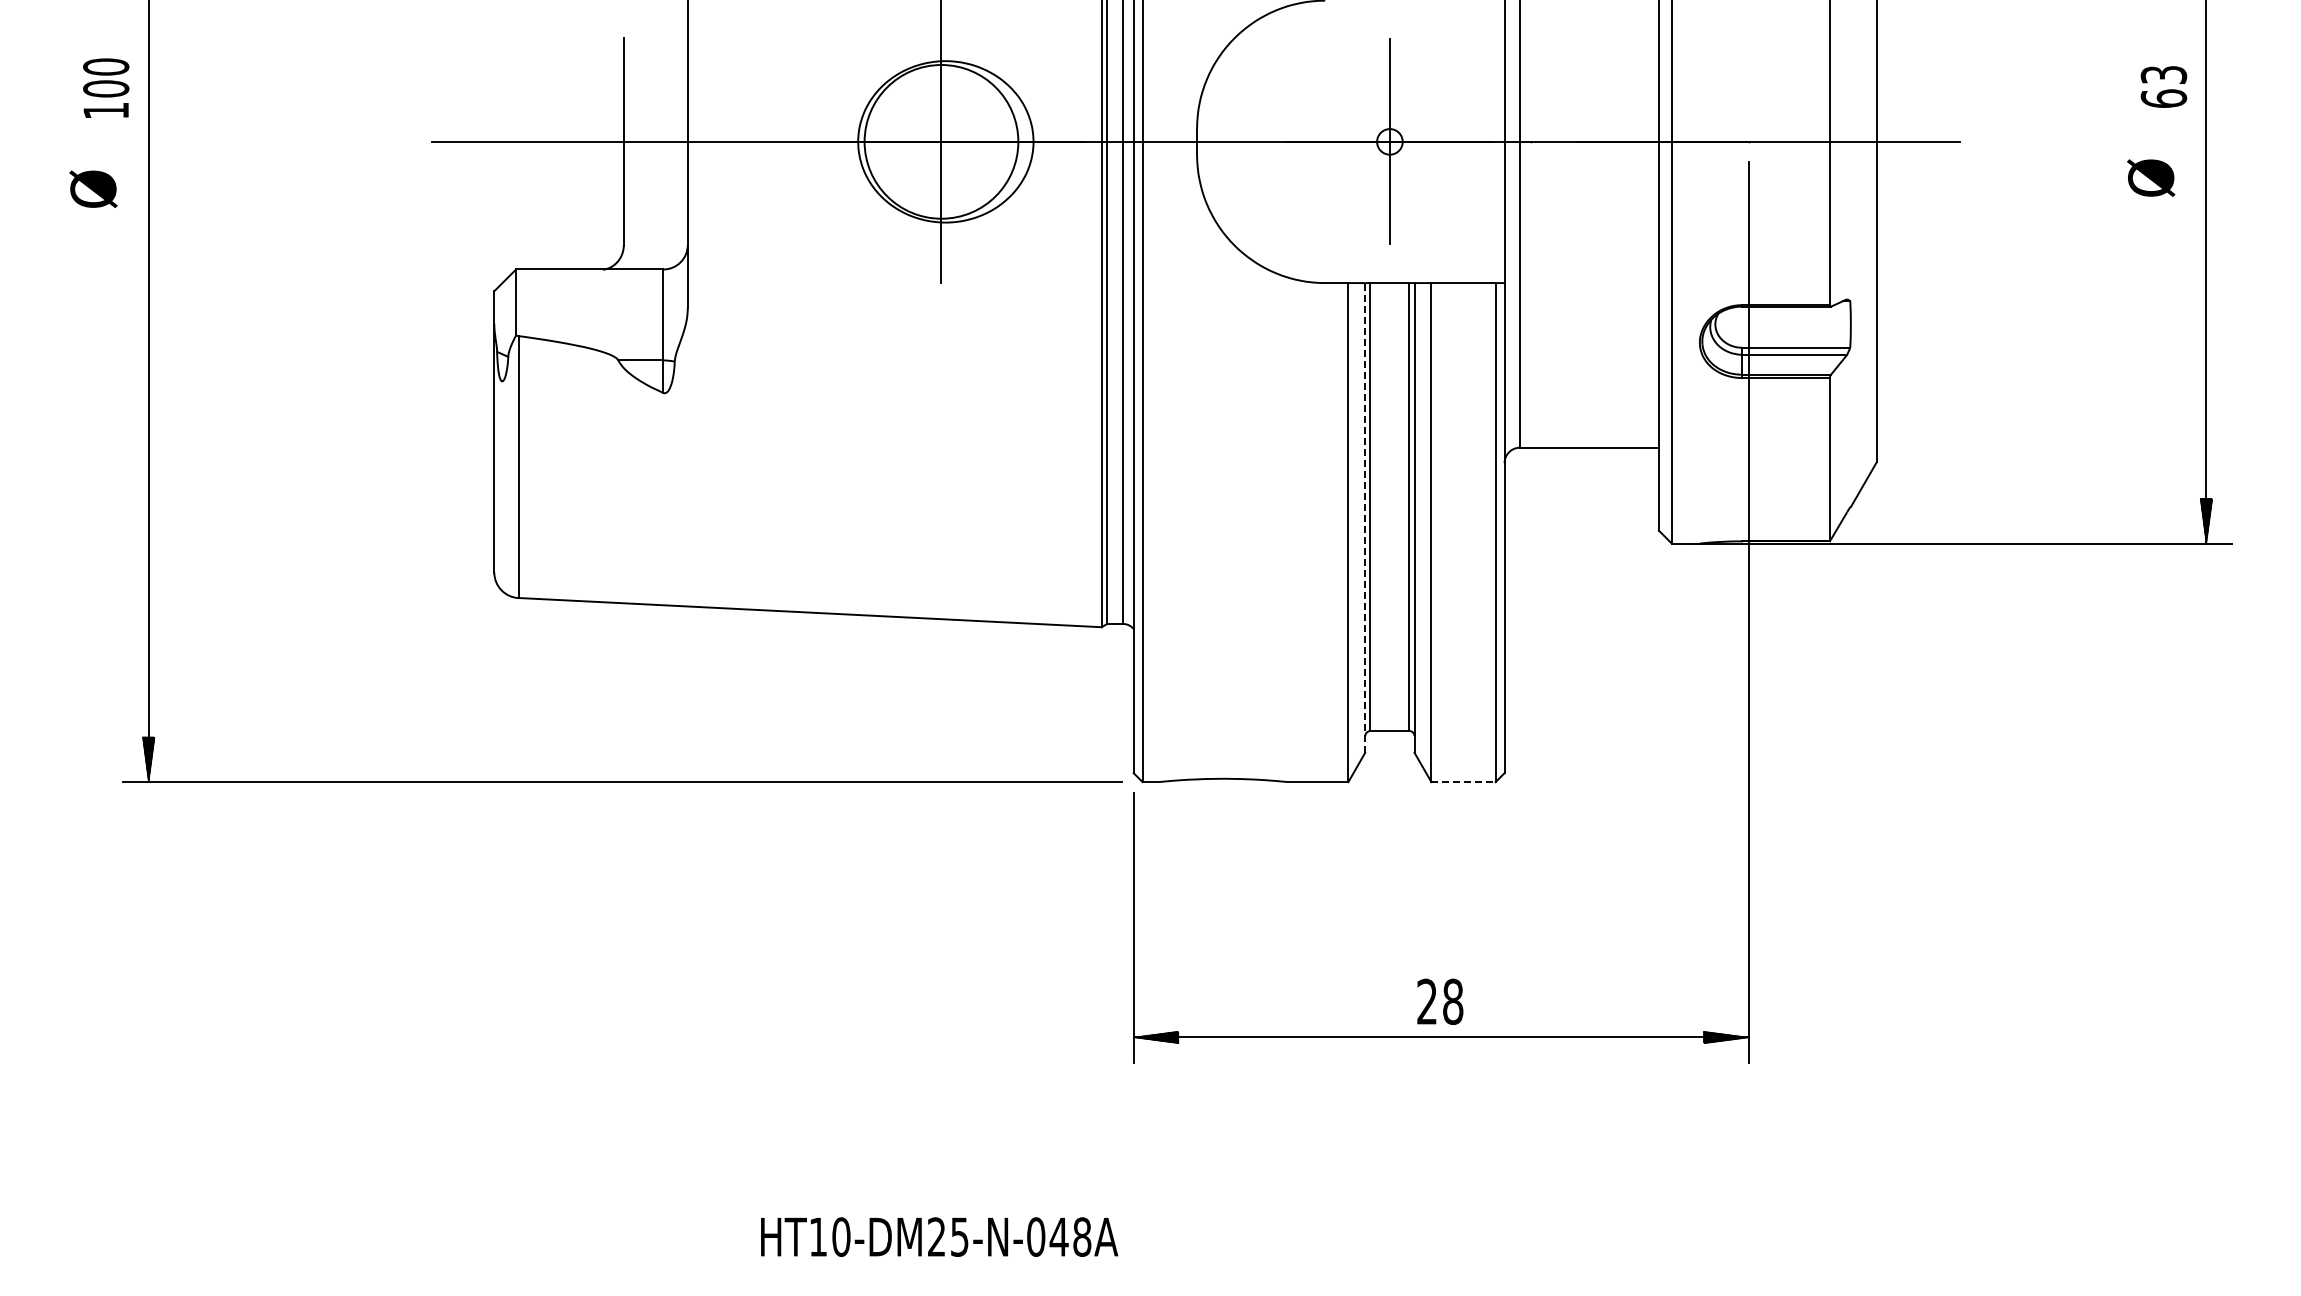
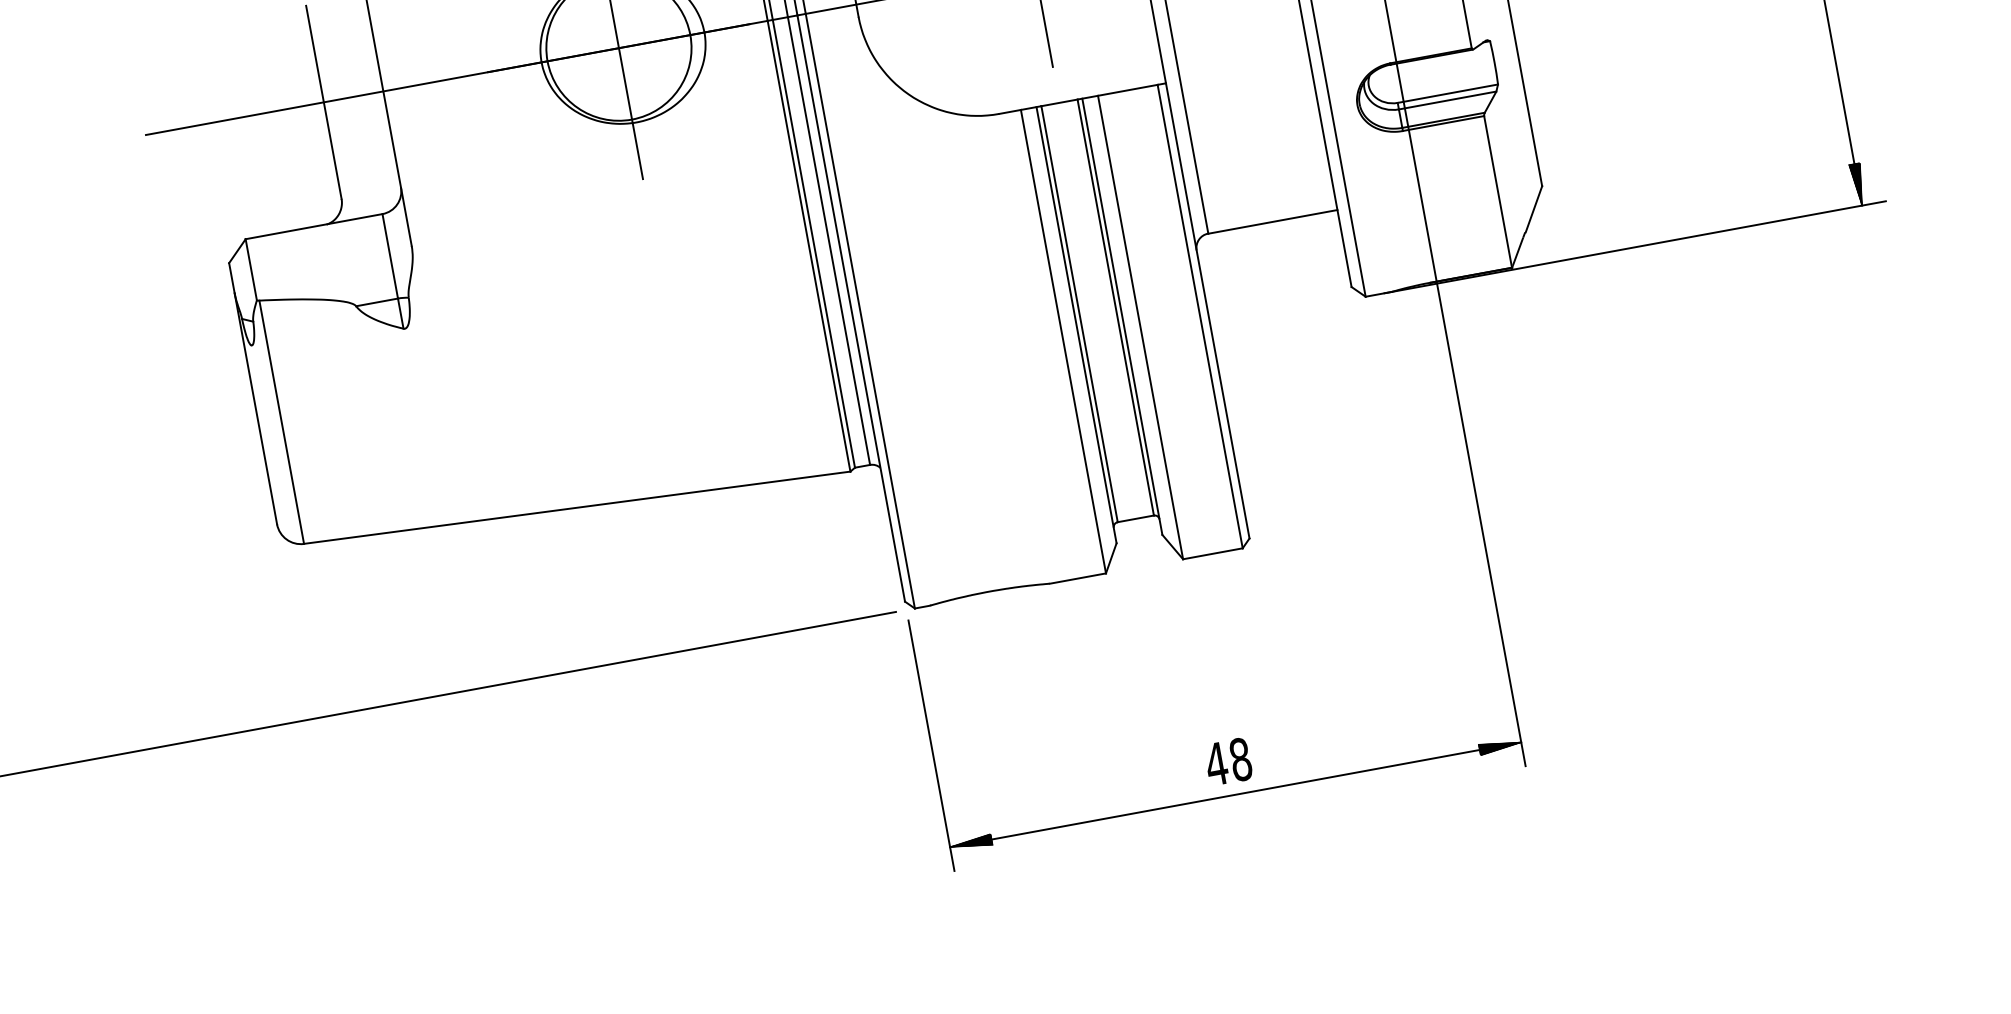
line: (1365, 517) -> (1076, 324), dashed -> solid
line: (1464, 782) -> (1213, 553), dashed -> solid
text: (1426, 1001) -> (1215, 763), 28 -> 48

